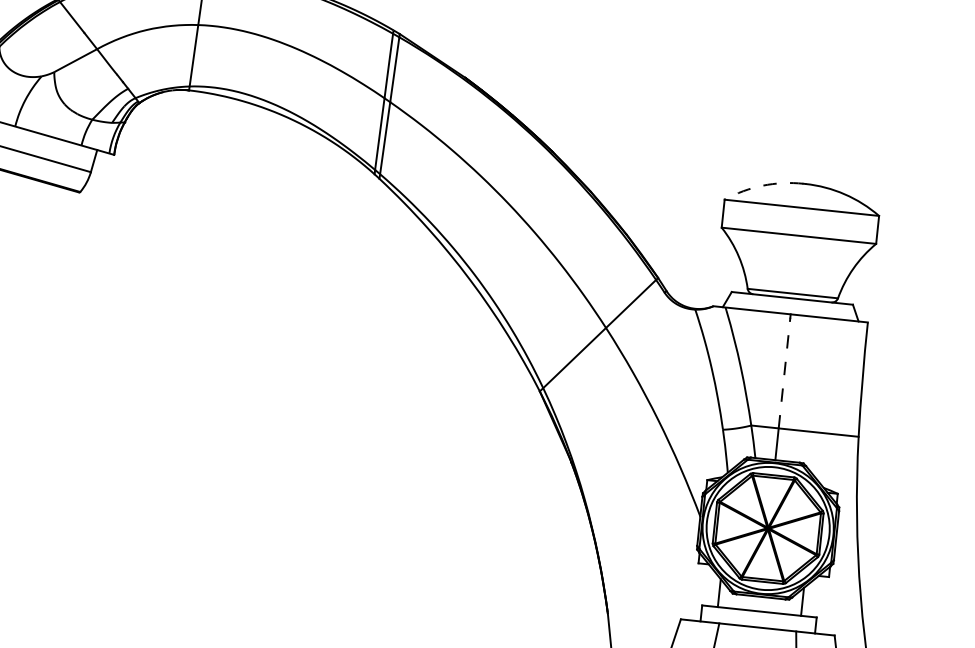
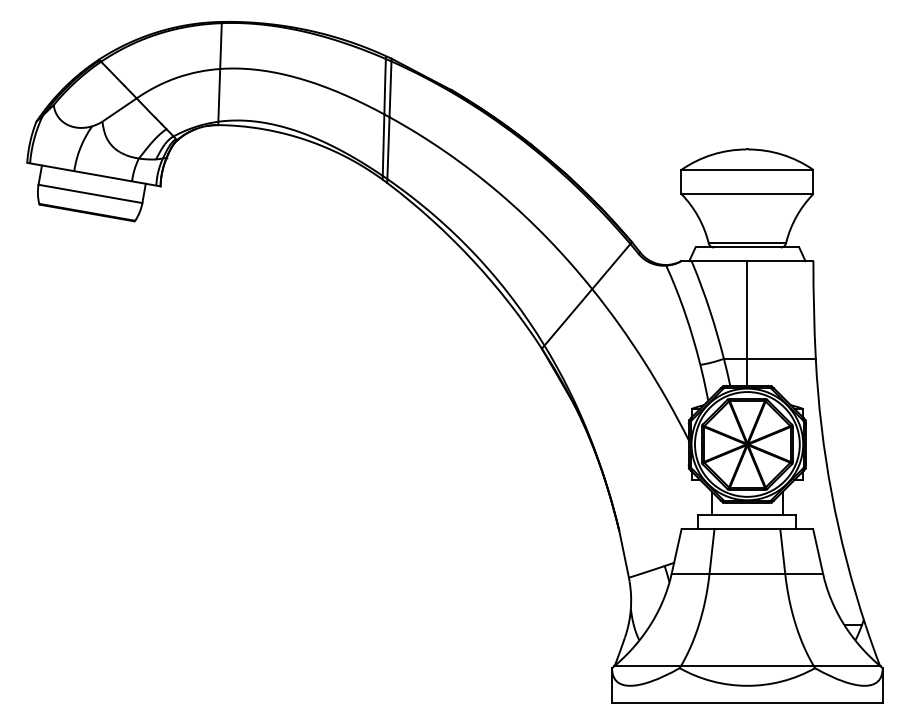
arc: (763, 185) -> (712, 154), dashed -> solid
line: (784, 372) -> (747, 310), dashed -> solid

